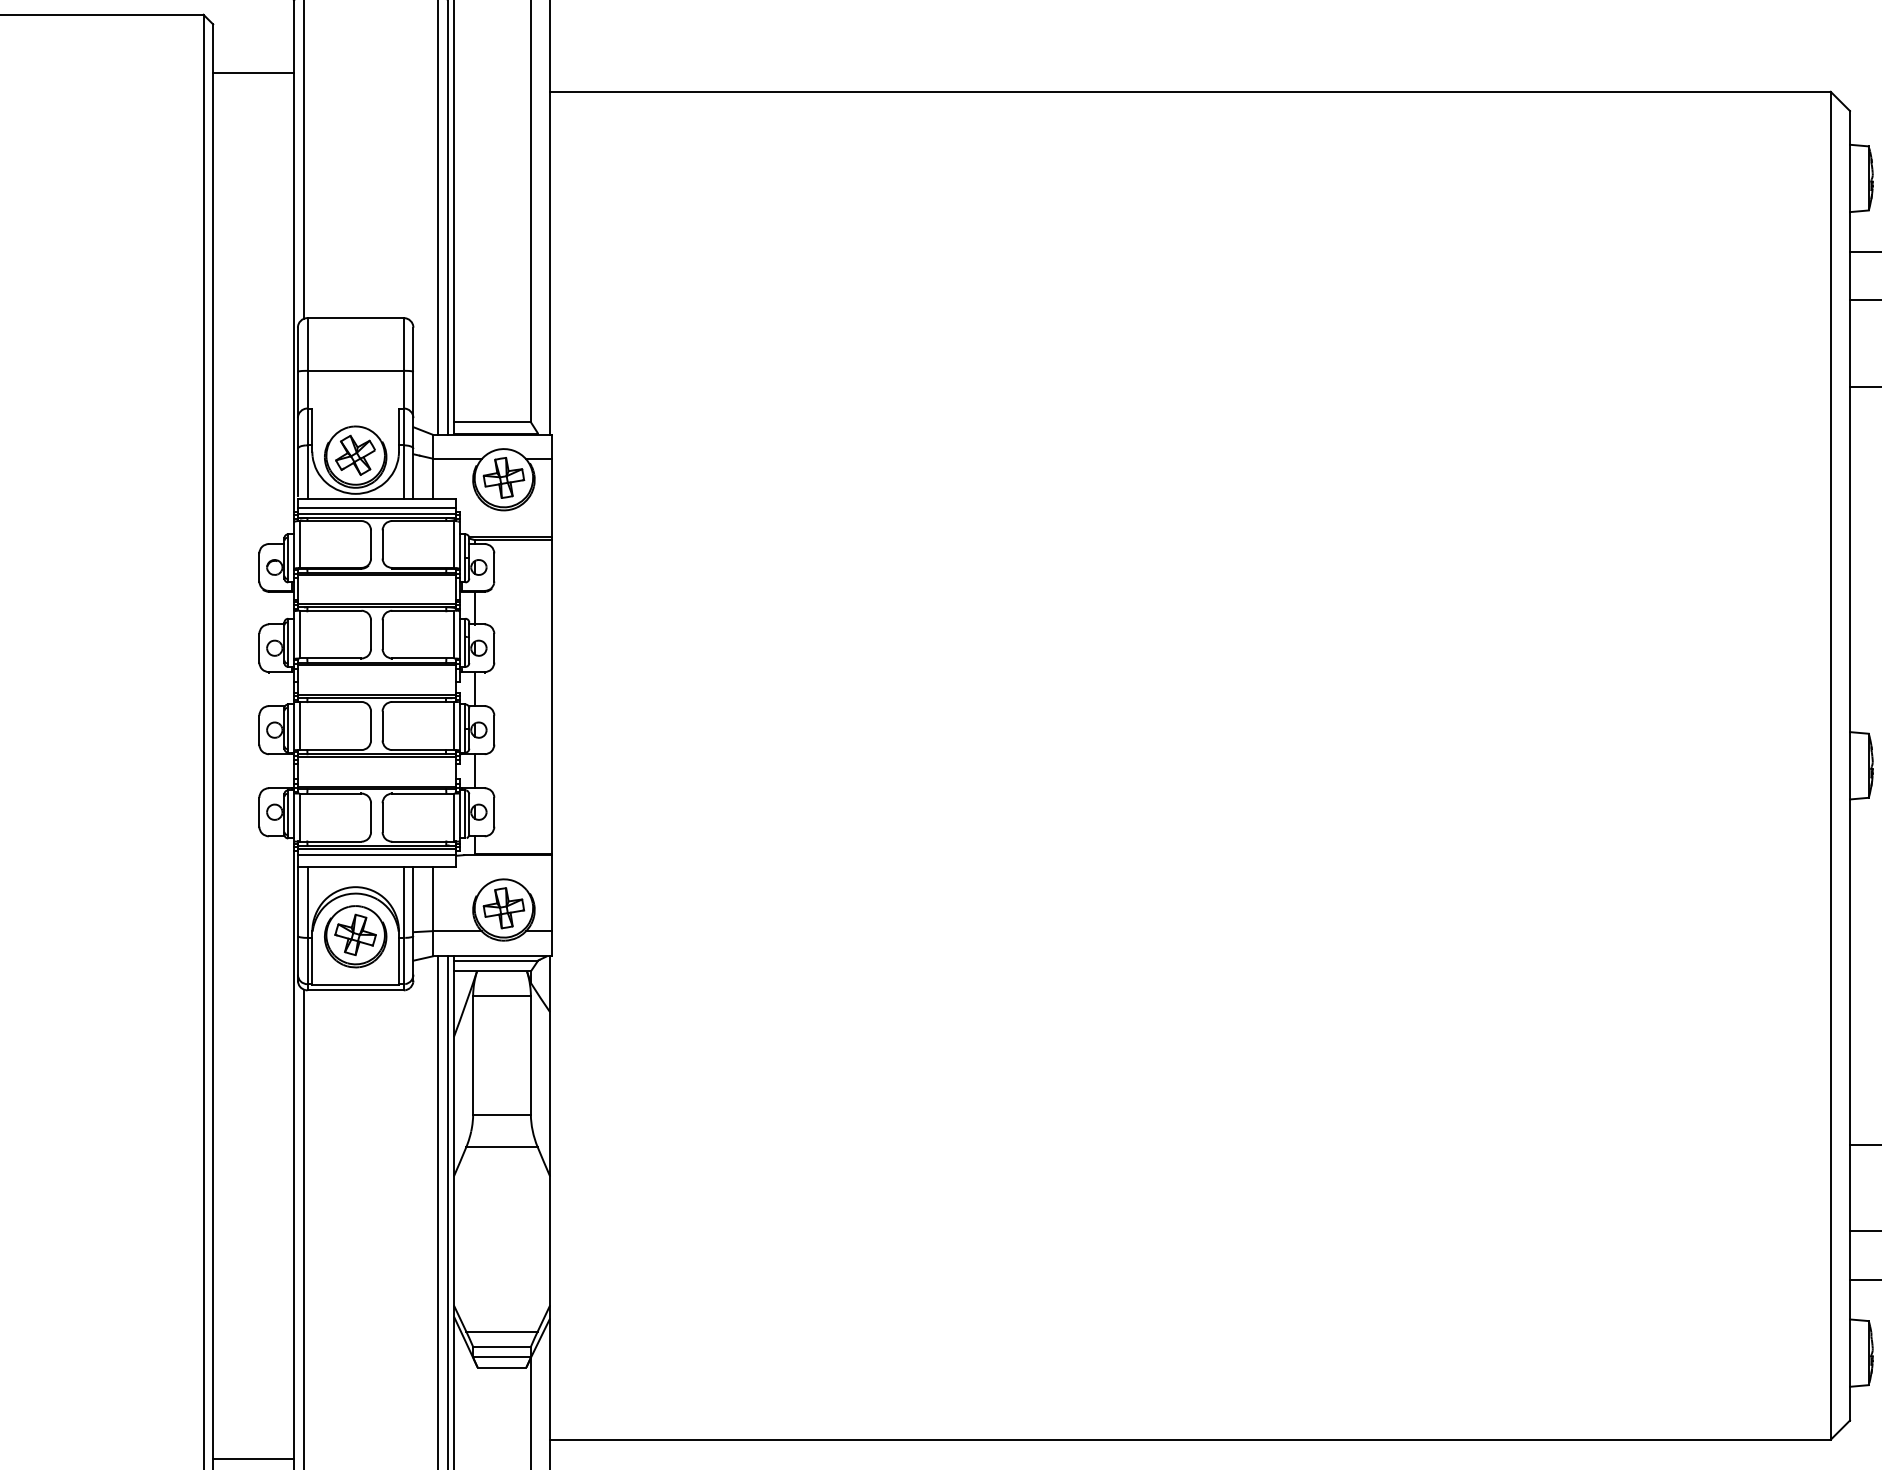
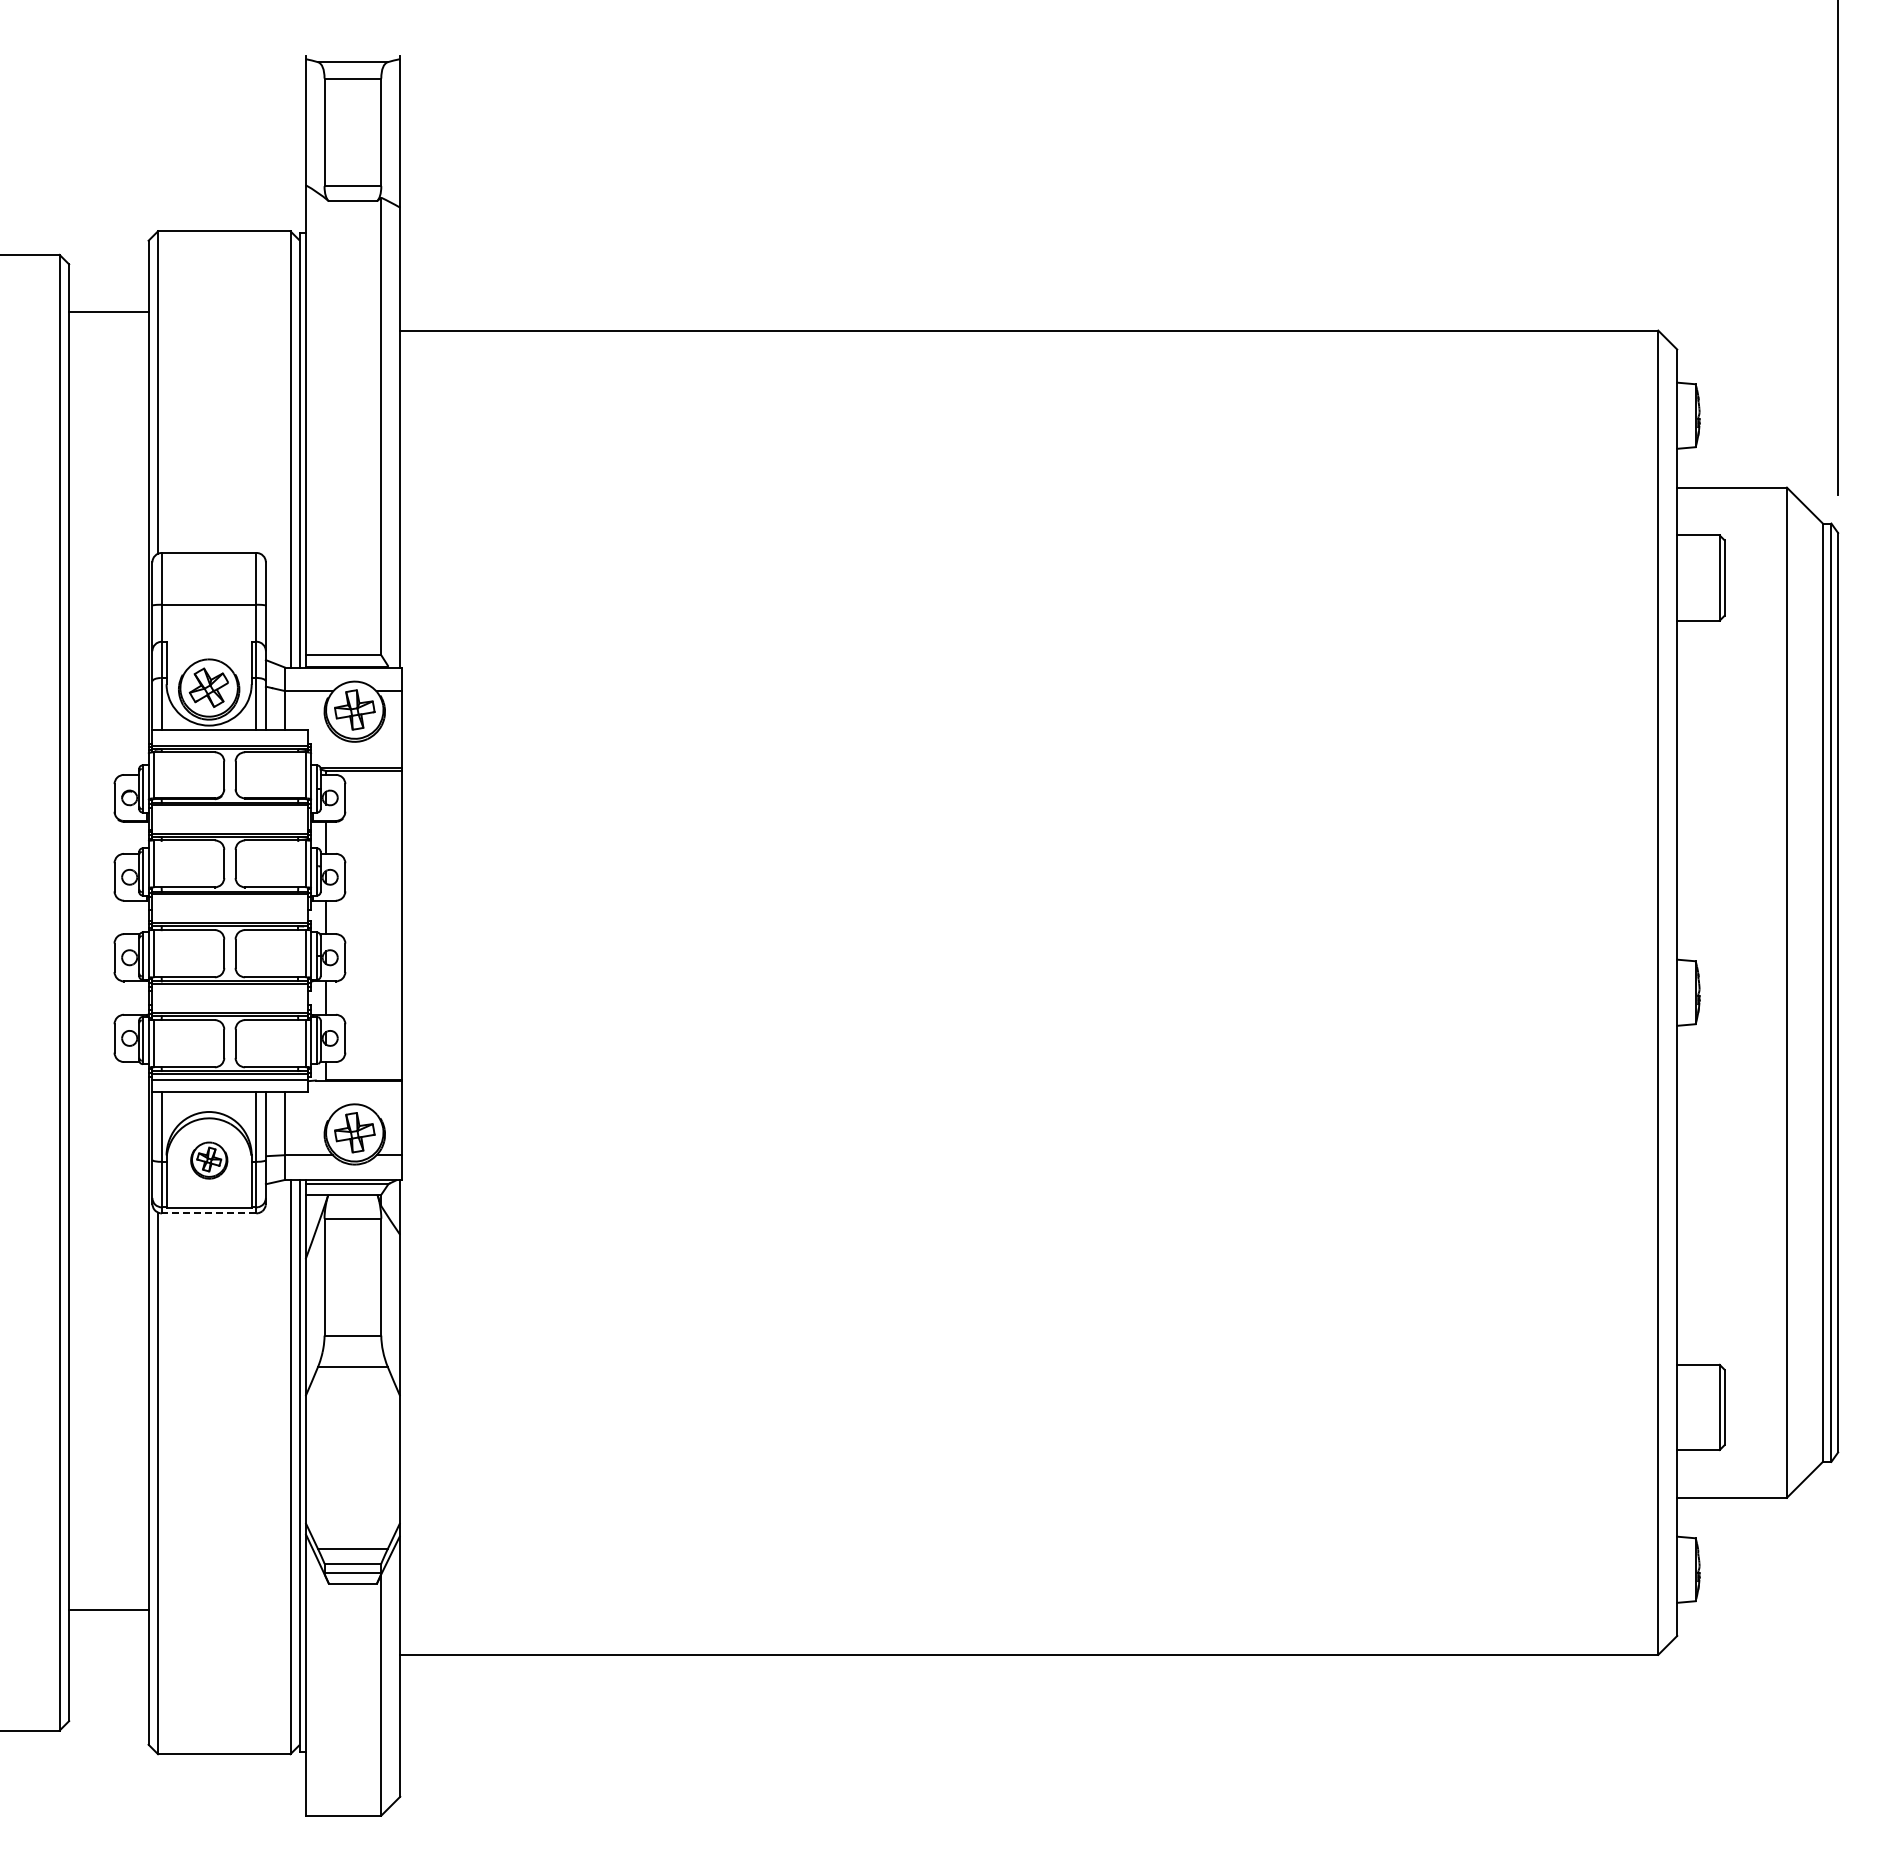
line: (376, 507) -> (229, 739), removed
part: (356, 936) -> (209, 1160), size x0.6
line: (355, 990) -> (208, 1213), solid -> dashed
line: (253, 1458) -> (108, 1609), moved

